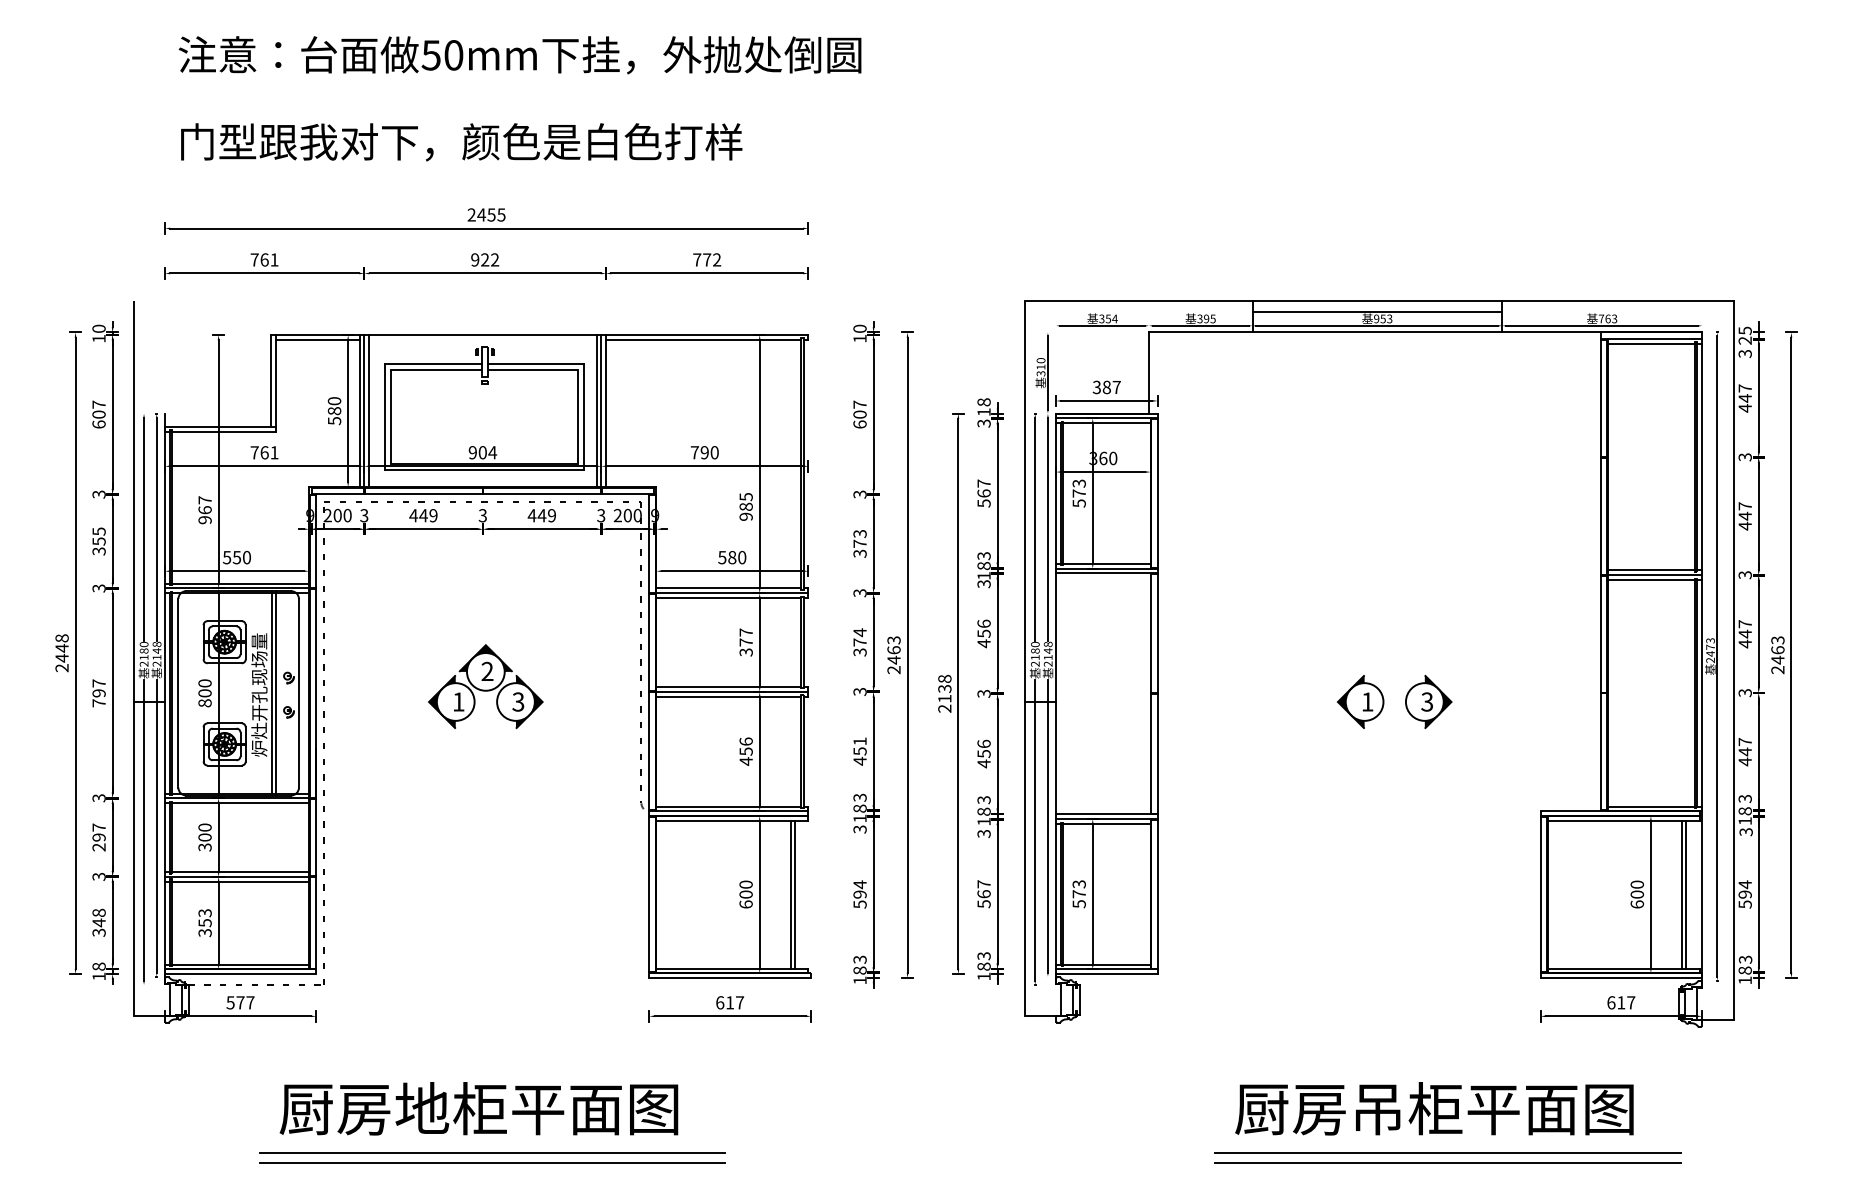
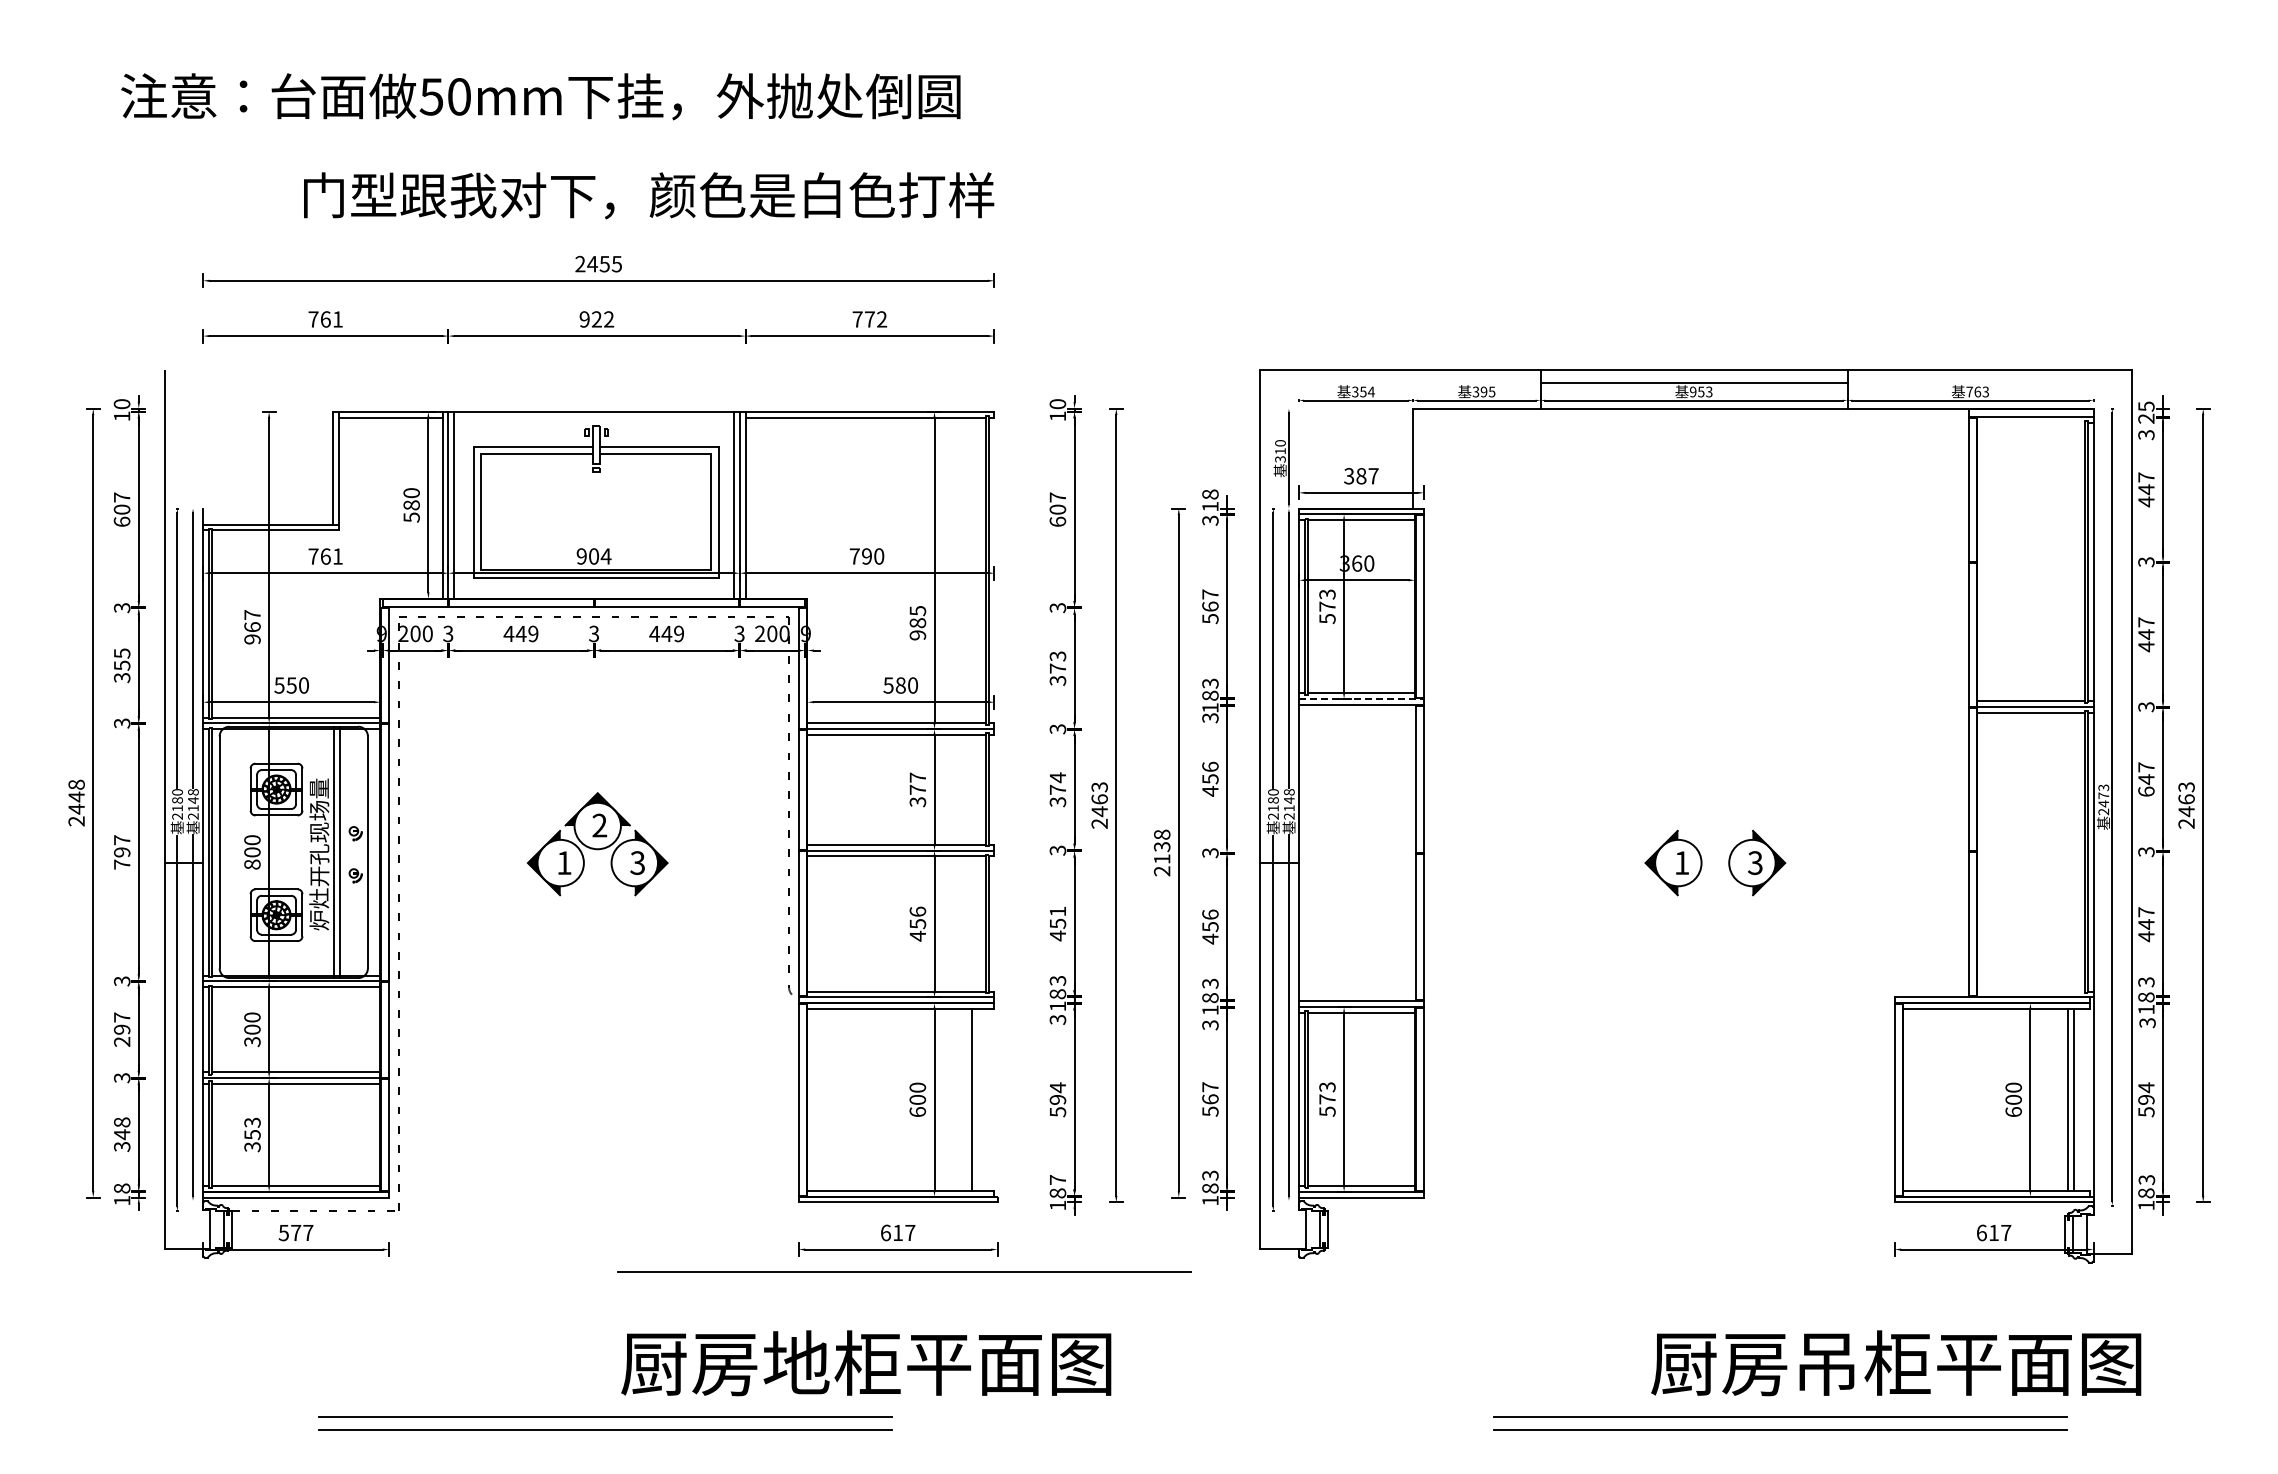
text: (519, 55) -> (540, 96), moved
text: (462, 142) -> (649, 195), moved
line: (1650, 343) -> (2030, 422), removed
line: (1106, 569) -> (1361, 699), solid -> dashed
text: (1745, 643) -> (2146, 791), 447 -> 647
line: (1650, 806) -> (2030, 991), removed
line: (795, 894) -> (978, 1099), removed
text: (859, 960) -> (1057, 1180), 3 -> 7
line: (735, 1034) -> (904, 1271), added
text: (479, 1108) -> (866, 1363), moved
text: (1434, 1108) -> (1896, 1363), moved

